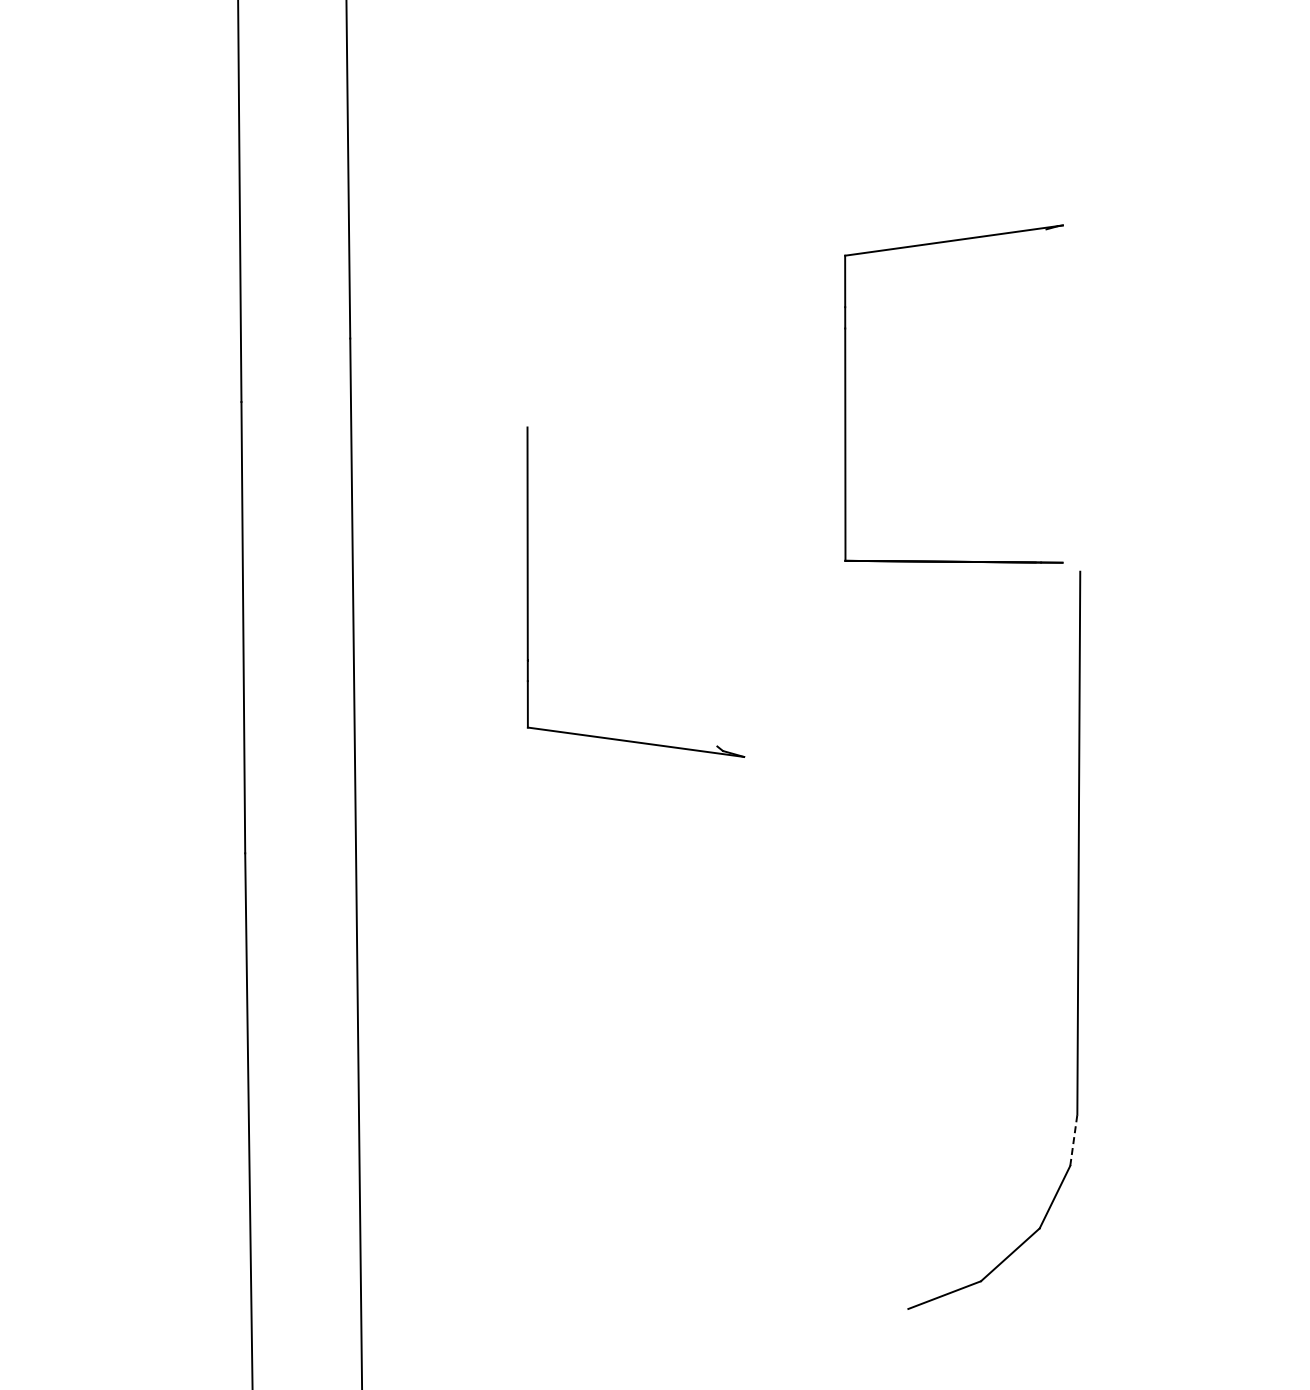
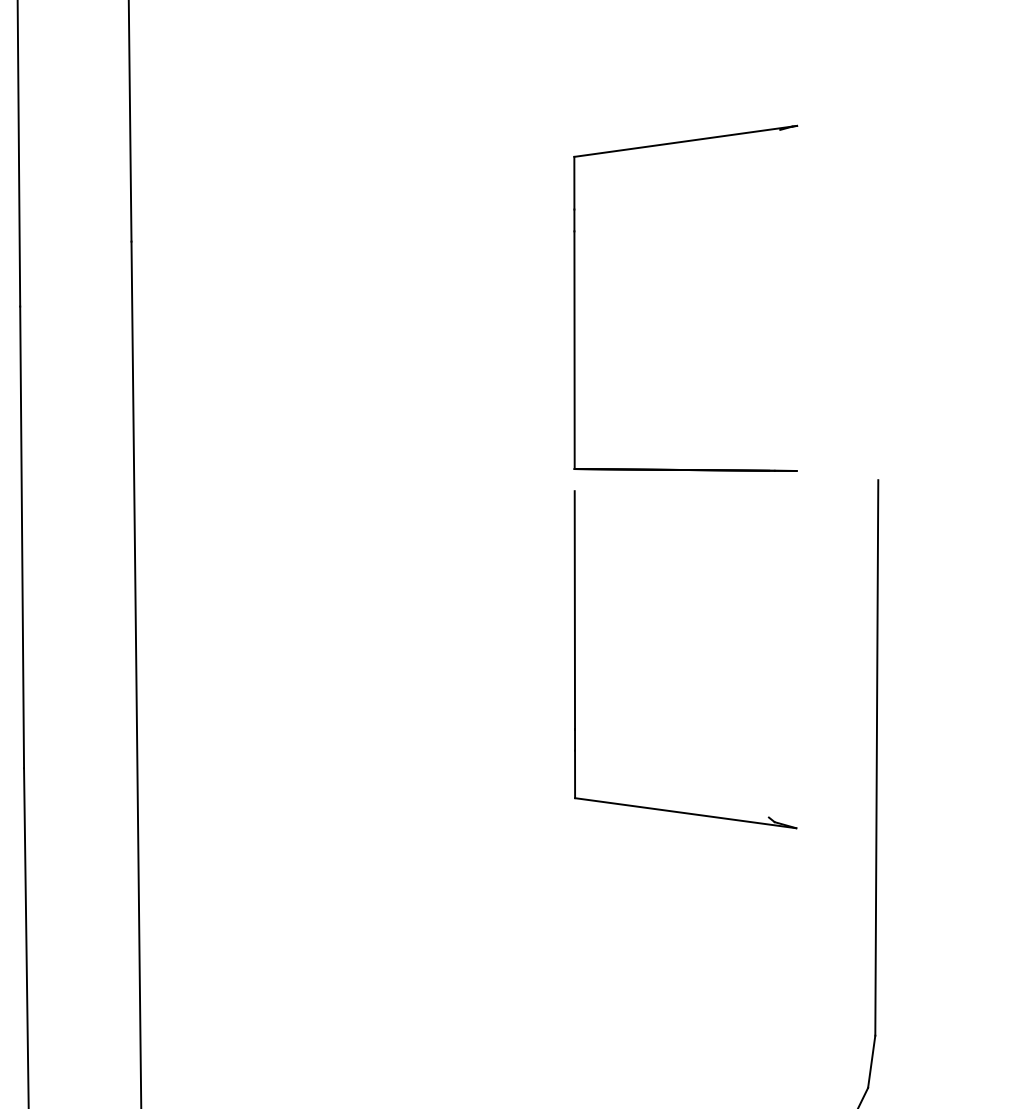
part: (846, 393) -> (575, 297), moved
part: (528, 591) -> (575, 658), moved
line: (1073, 1140) -> (871, 1062), dashed -> solid

